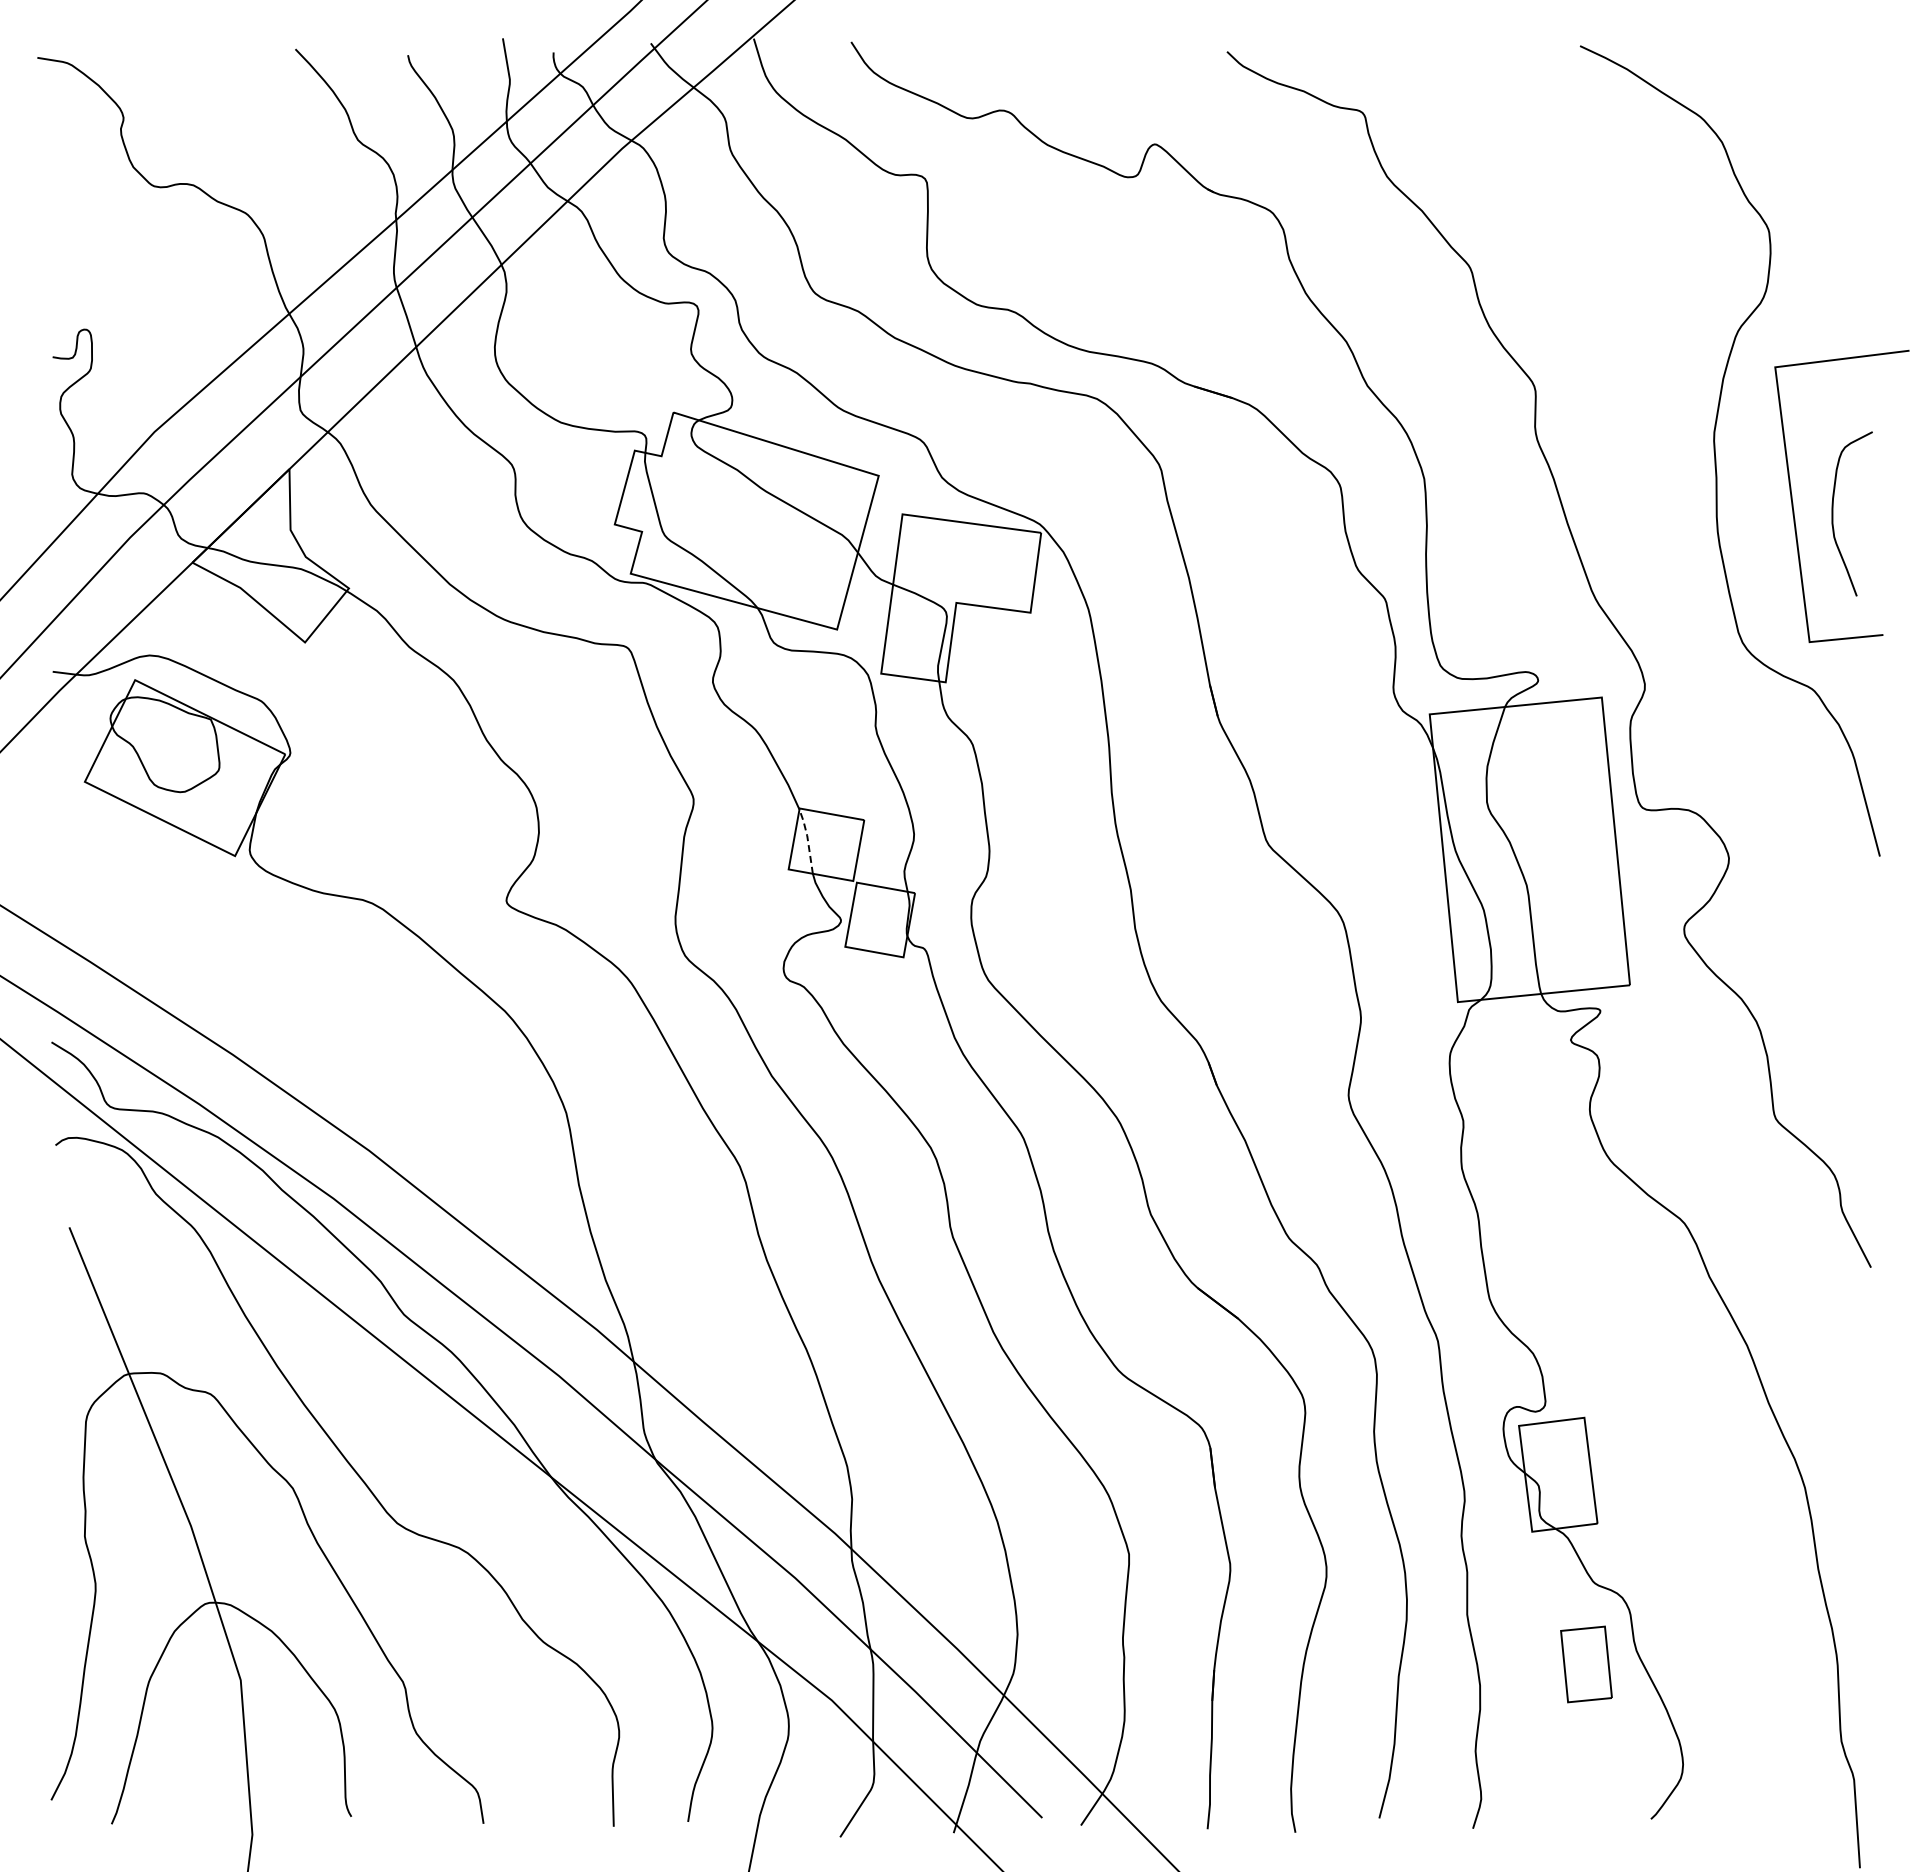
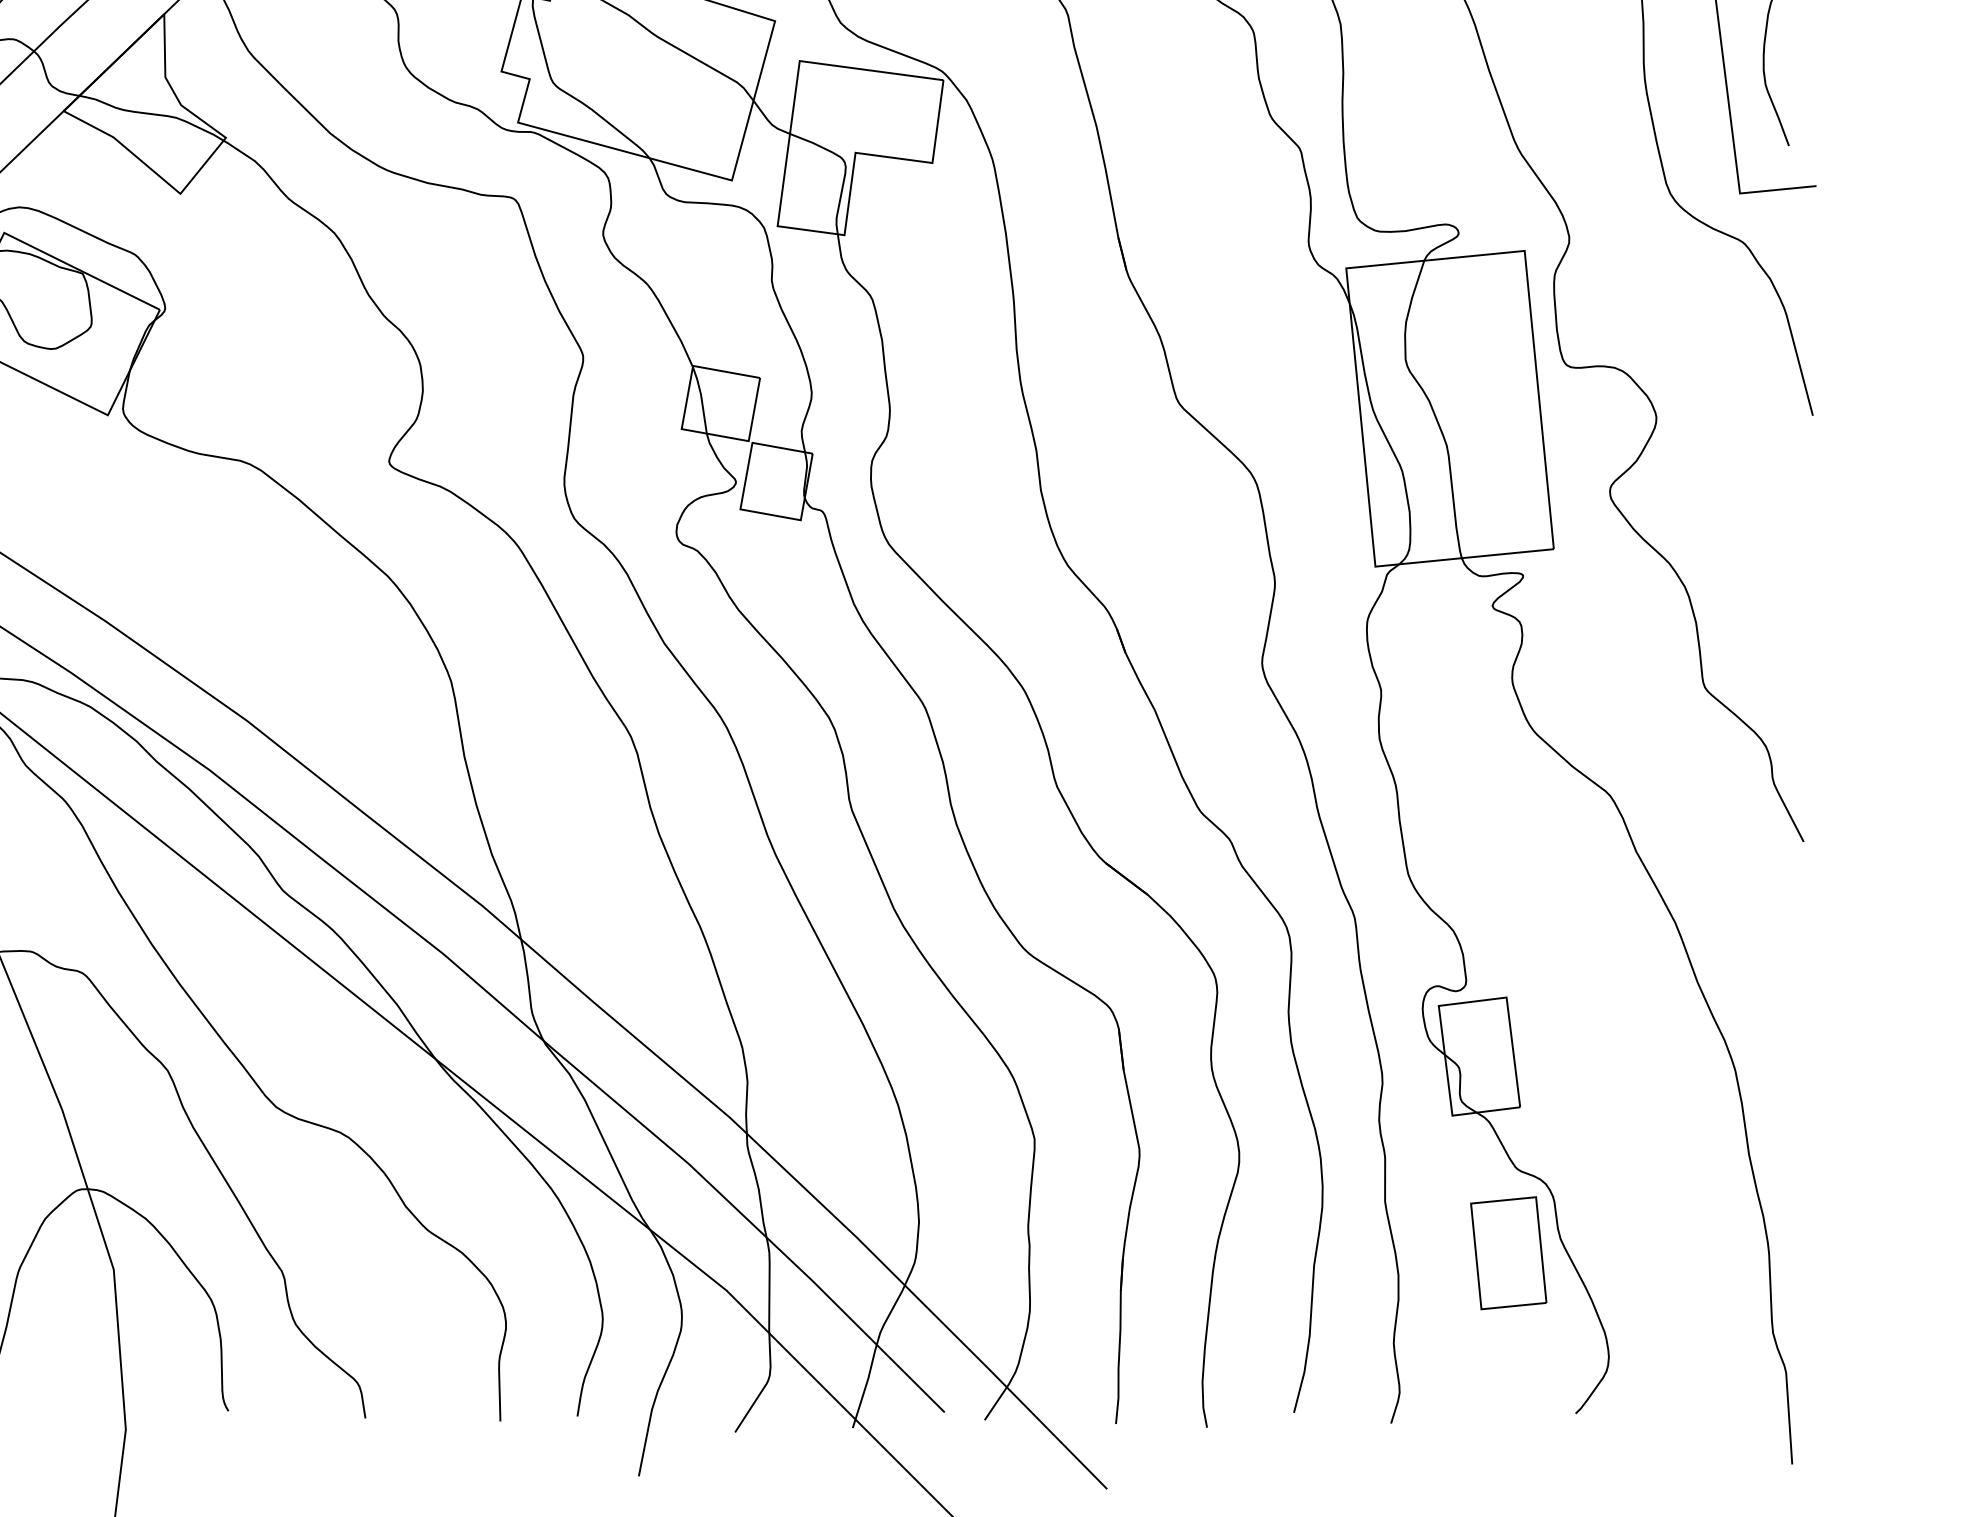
line: (807, 839) -> (701, 398), dashed -> solid
part: (1586, 1664) -> (1508, 1253), size x1.43

